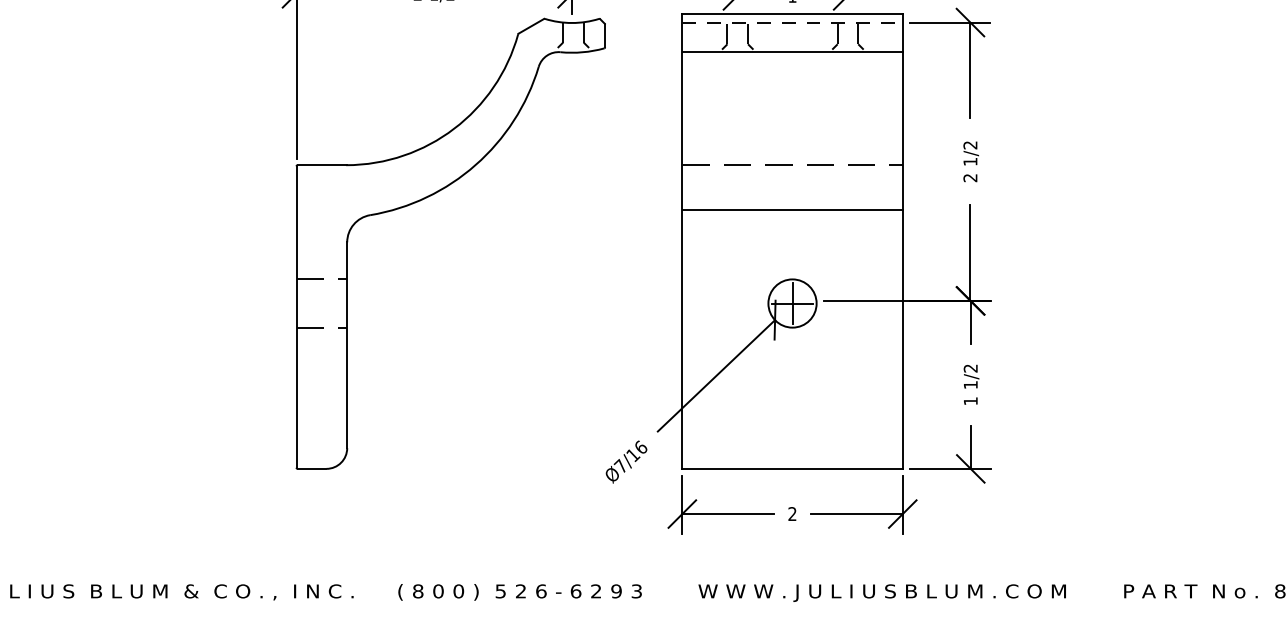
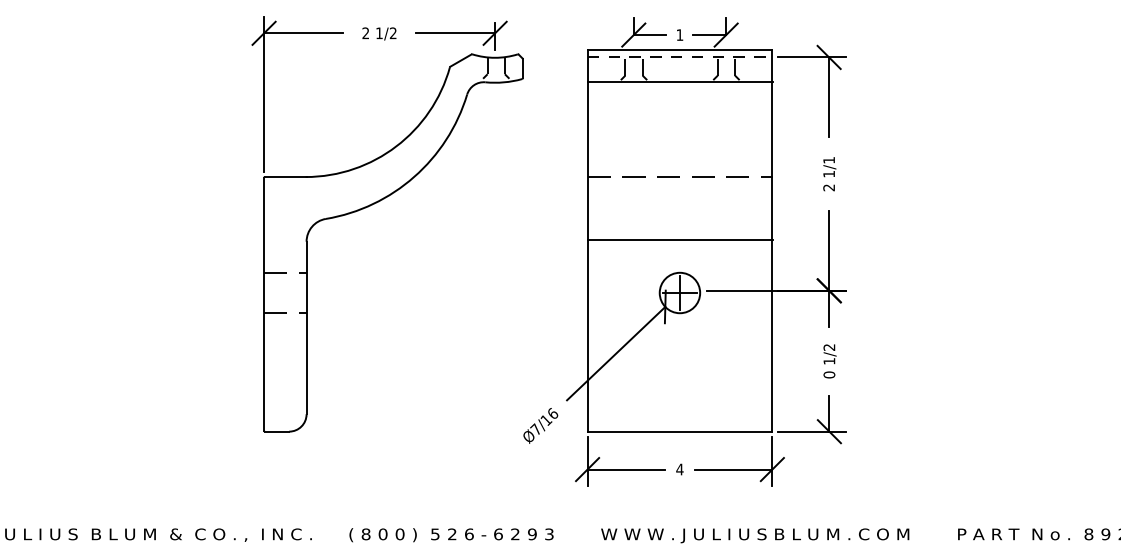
text: (969, 145) -> (828, 160), 1/2 -> 1/1
line: (791, 209) -> (679, 240), moved
text: (970, 400) -> (829, 374), 1 -> 0
text: (791, 514) -> (679, 469), 2 -> 4

